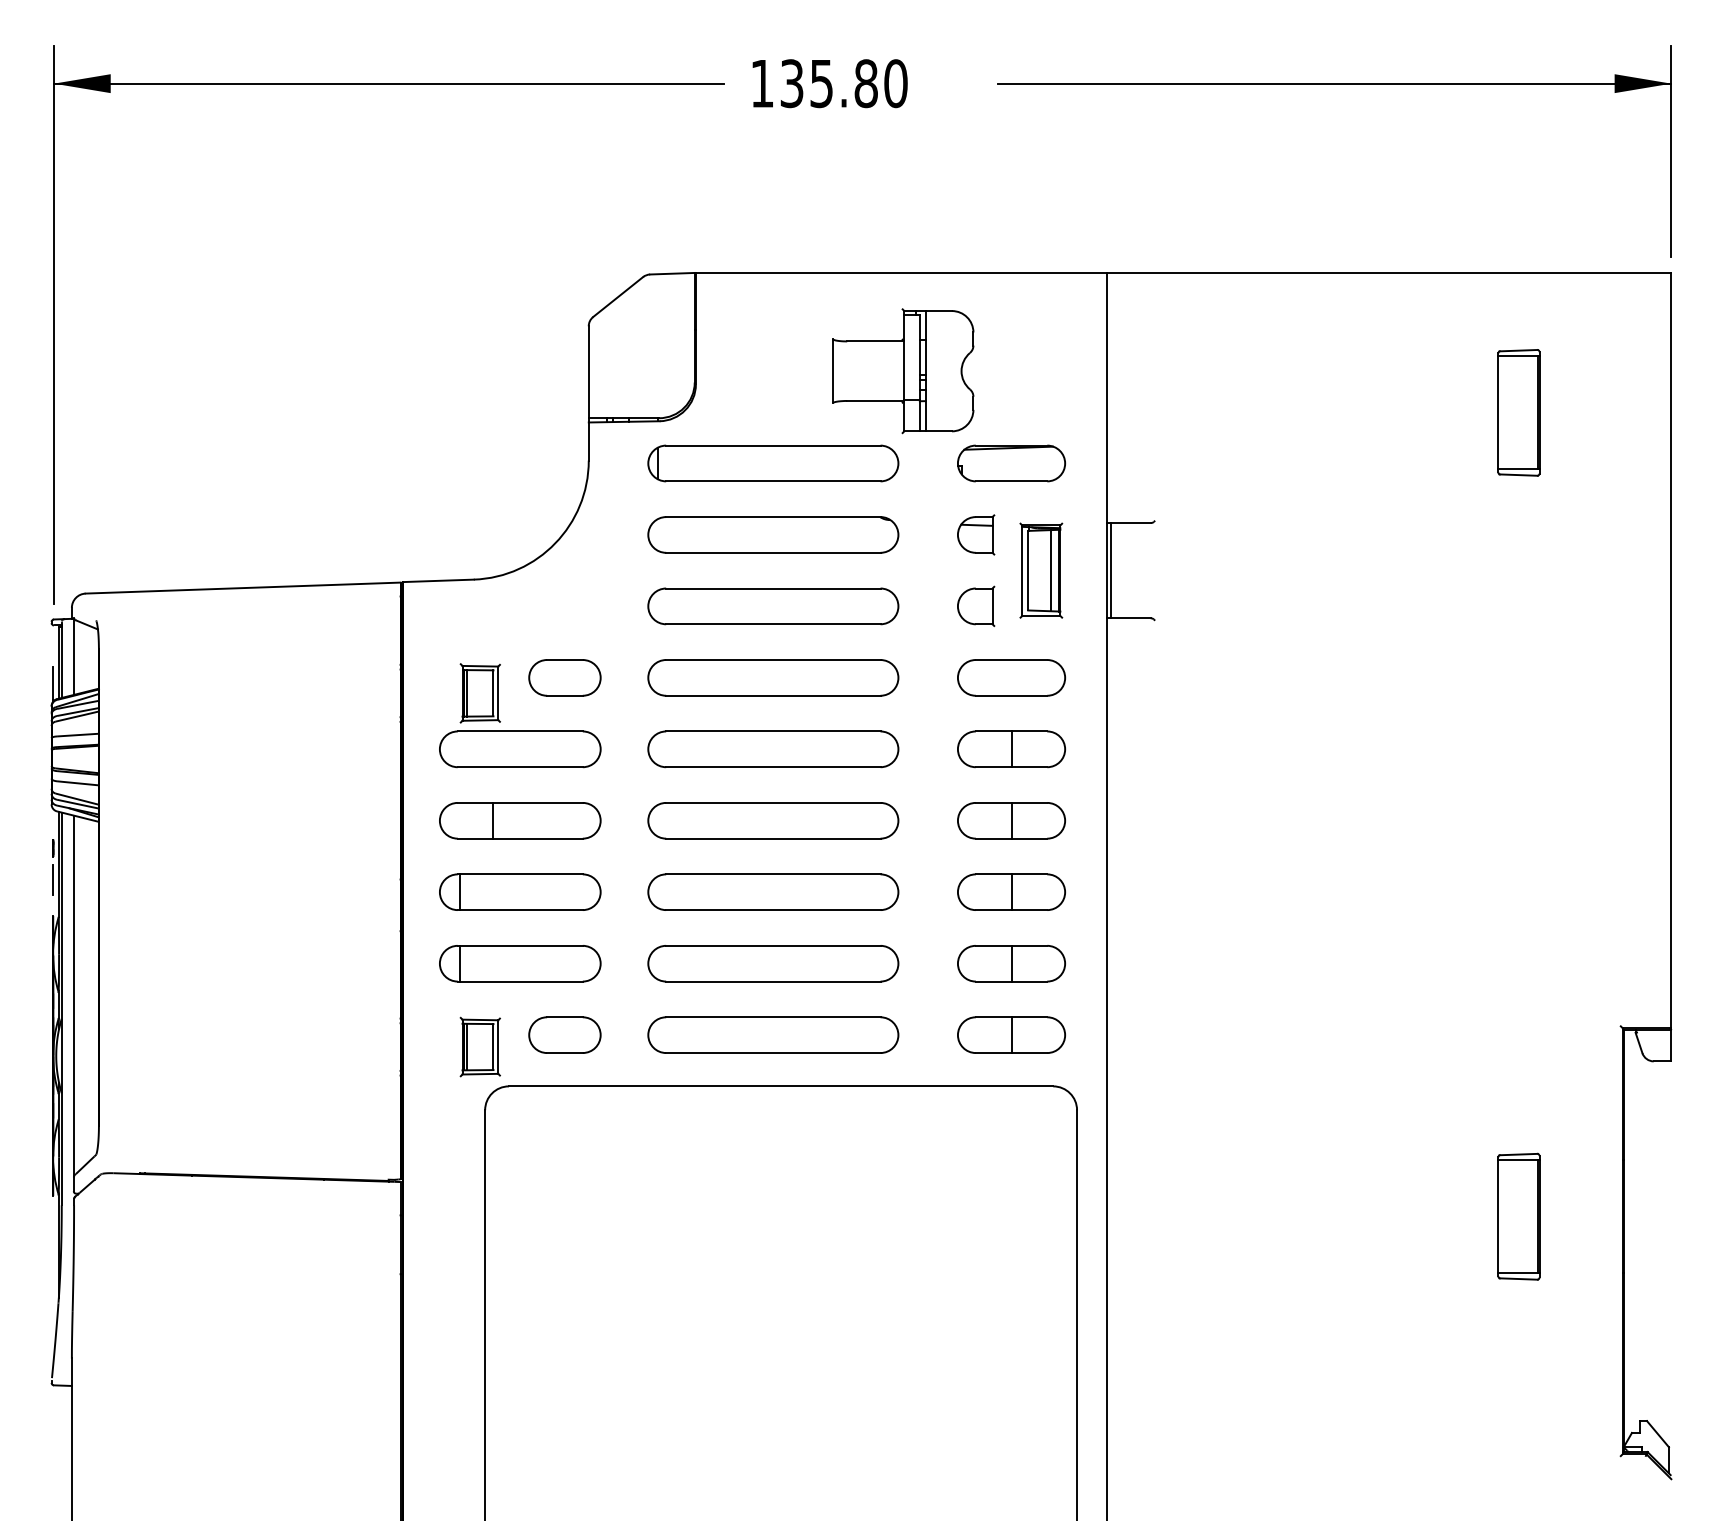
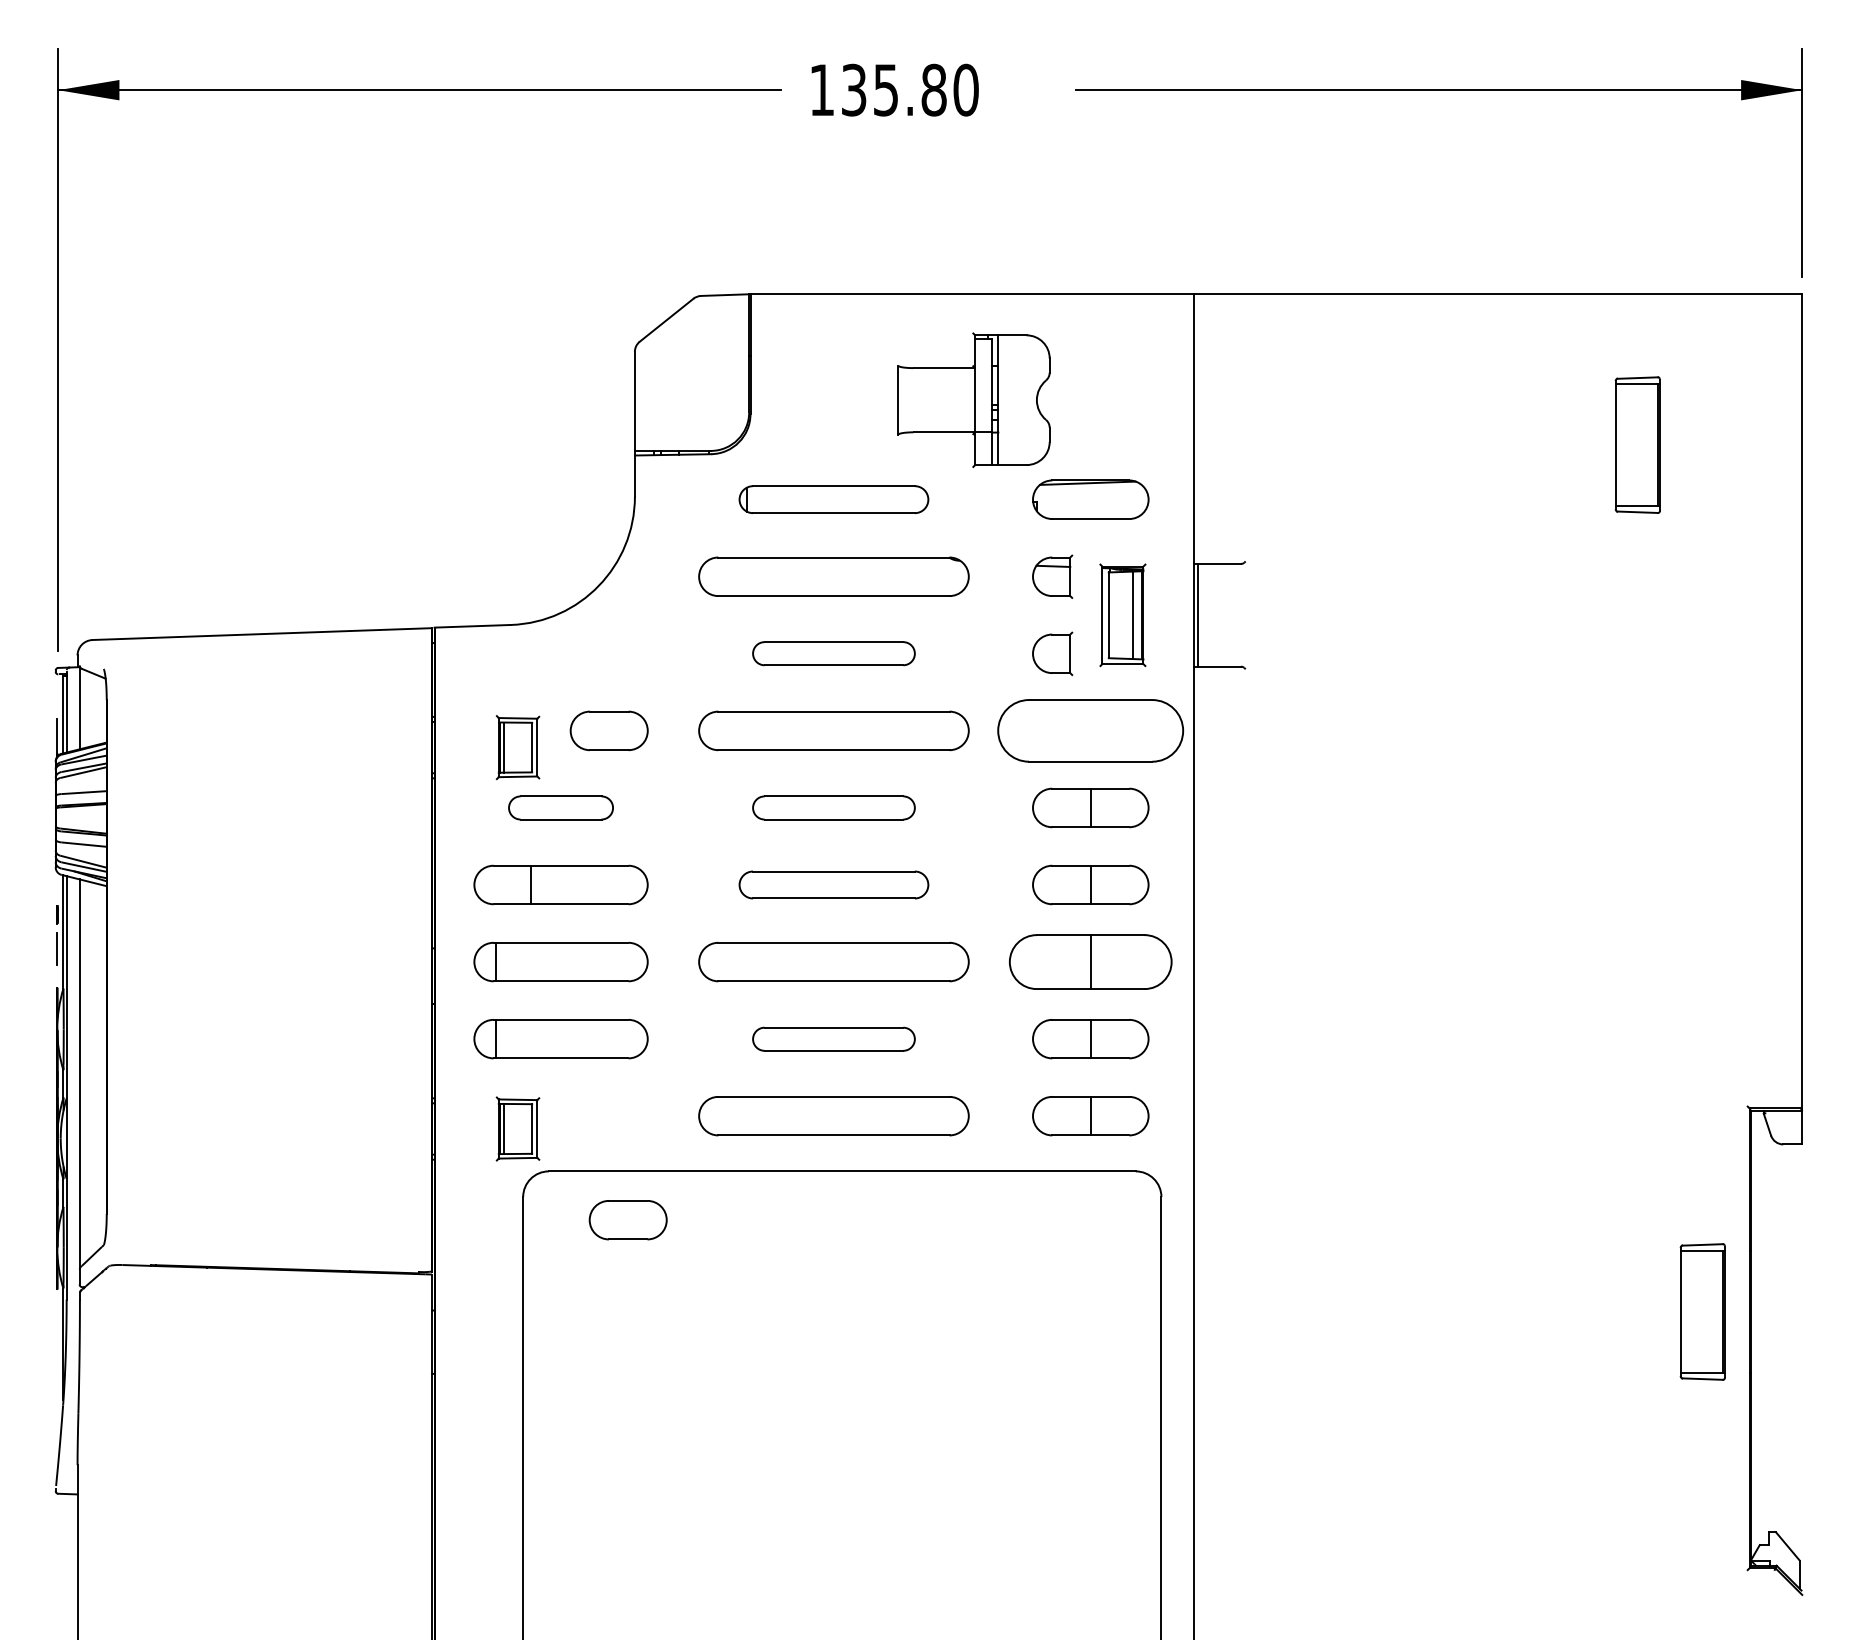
part: (772, 463) -> (833, 499), size x0.7
part: (772, 606) -> (833, 653), size x0.6
part: (1011, 677) -> (1090, 730), size x1.6
part: (519, 748) -> (560, 807), size x0.6
part: (772, 748) -> (833, 807), size x0.6
part: (772, 820) -> (833, 884), size x0.7
part: (1011, 891) -> (1090, 961), size x1.4
part: (772, 964) -> (833, 1039), size x0.6
part: (564, 1035) -> (627, 1220), moved
part: (1518, 1216) -> (1702, 1311), moved

